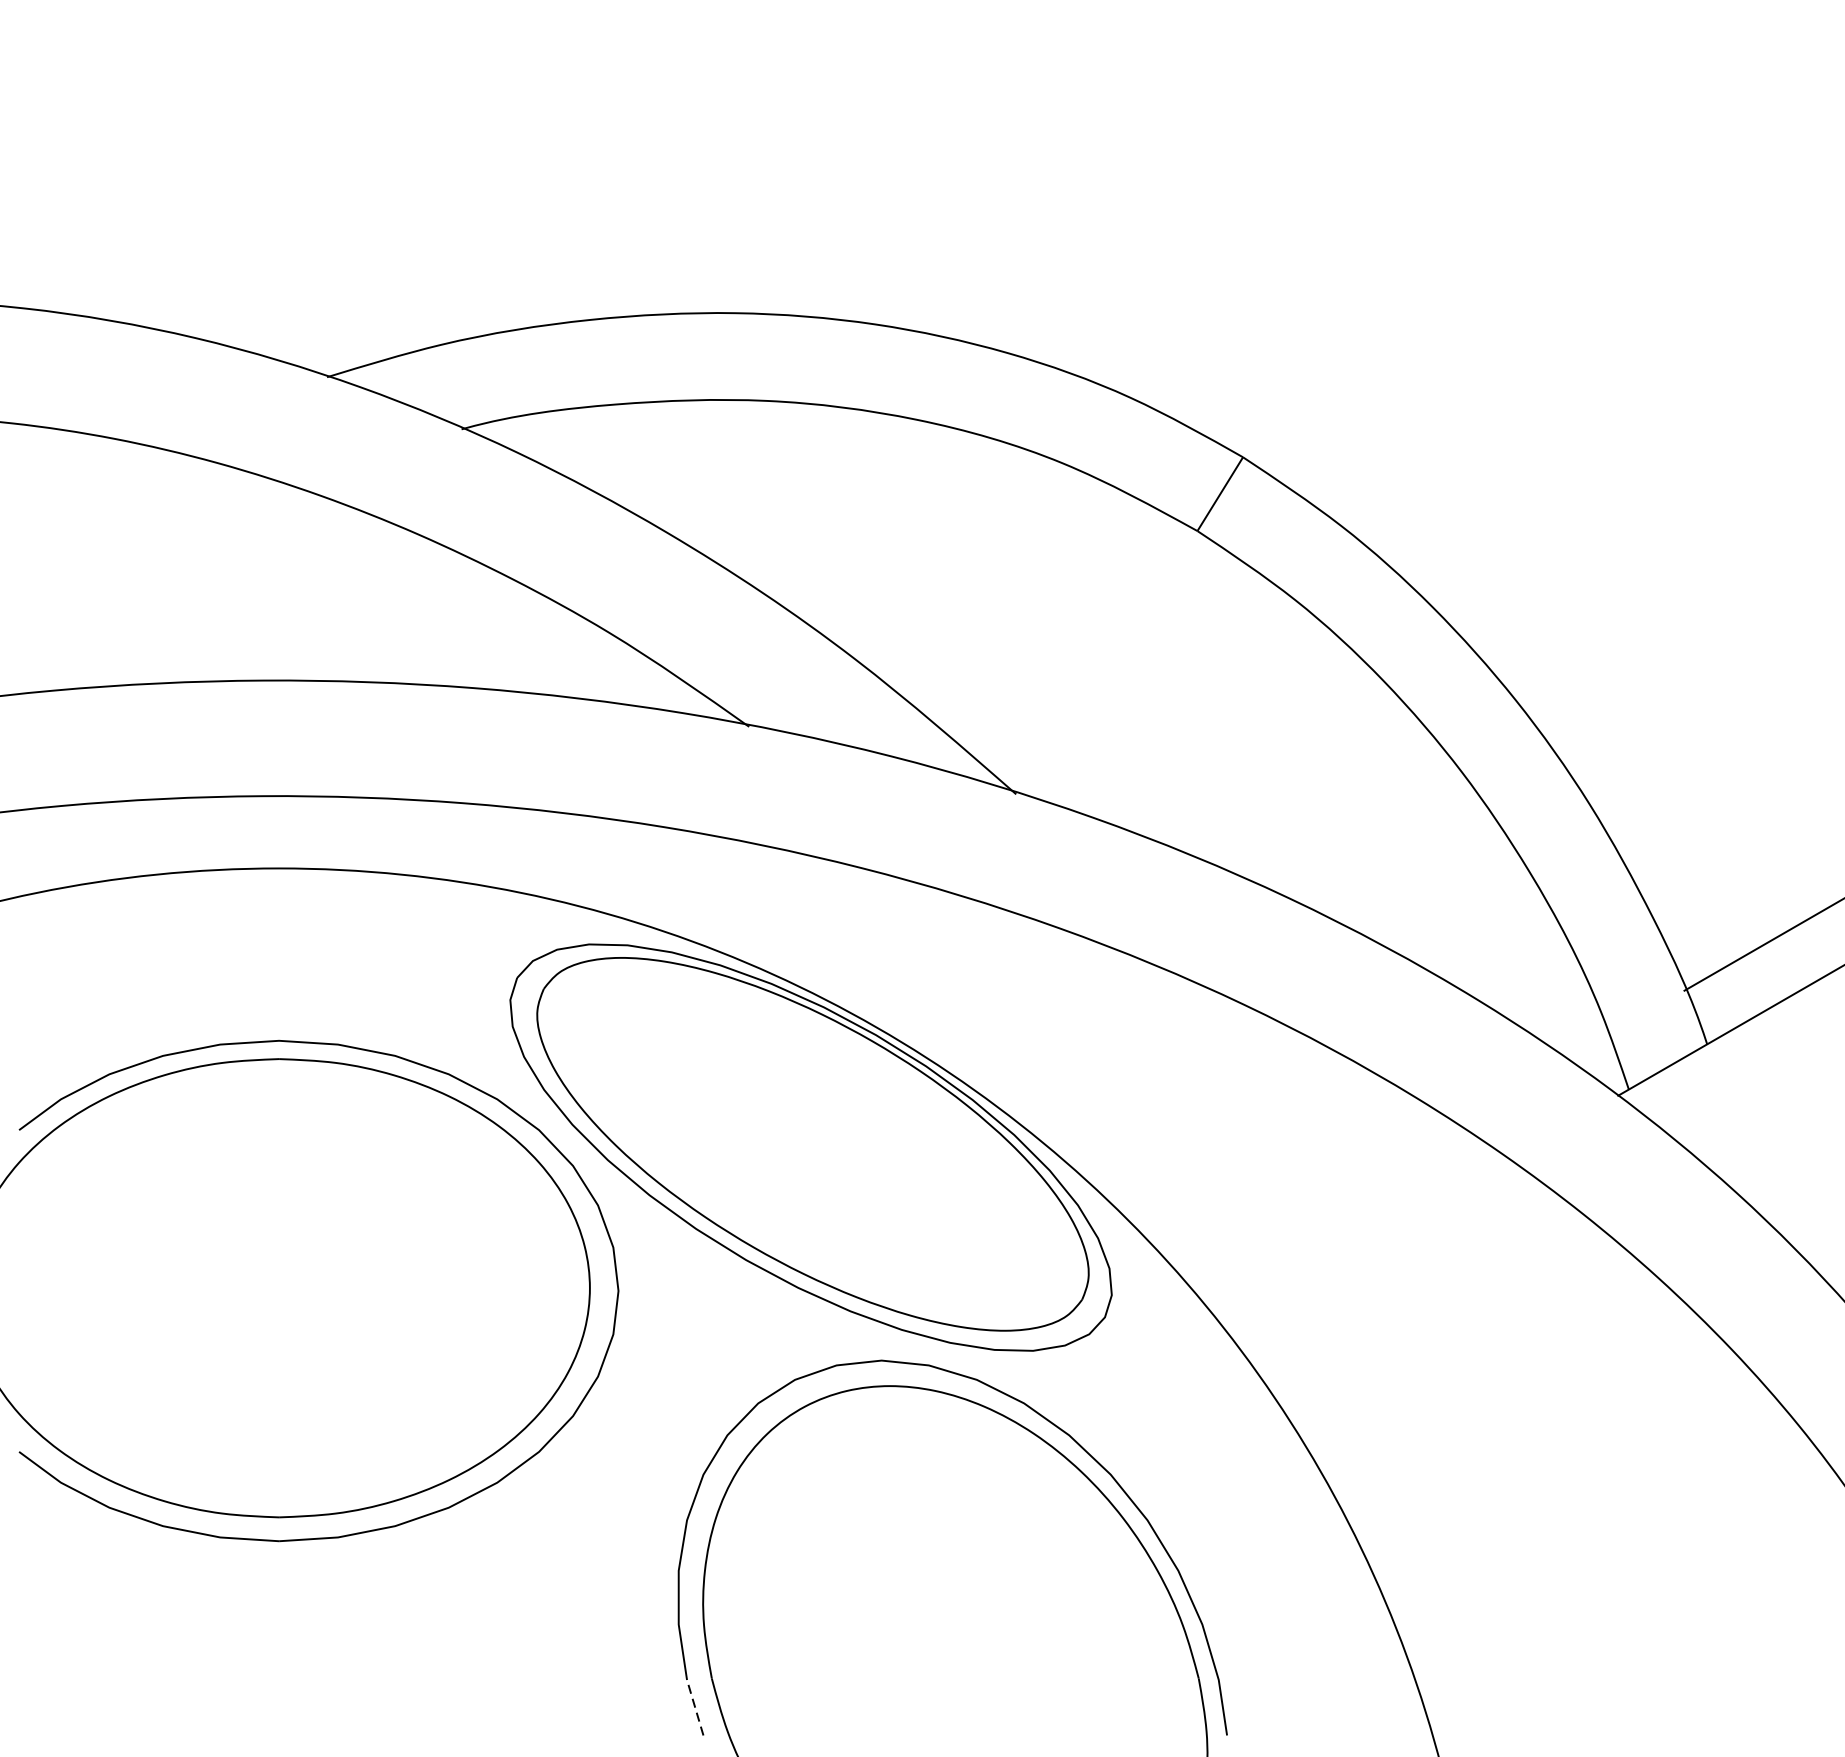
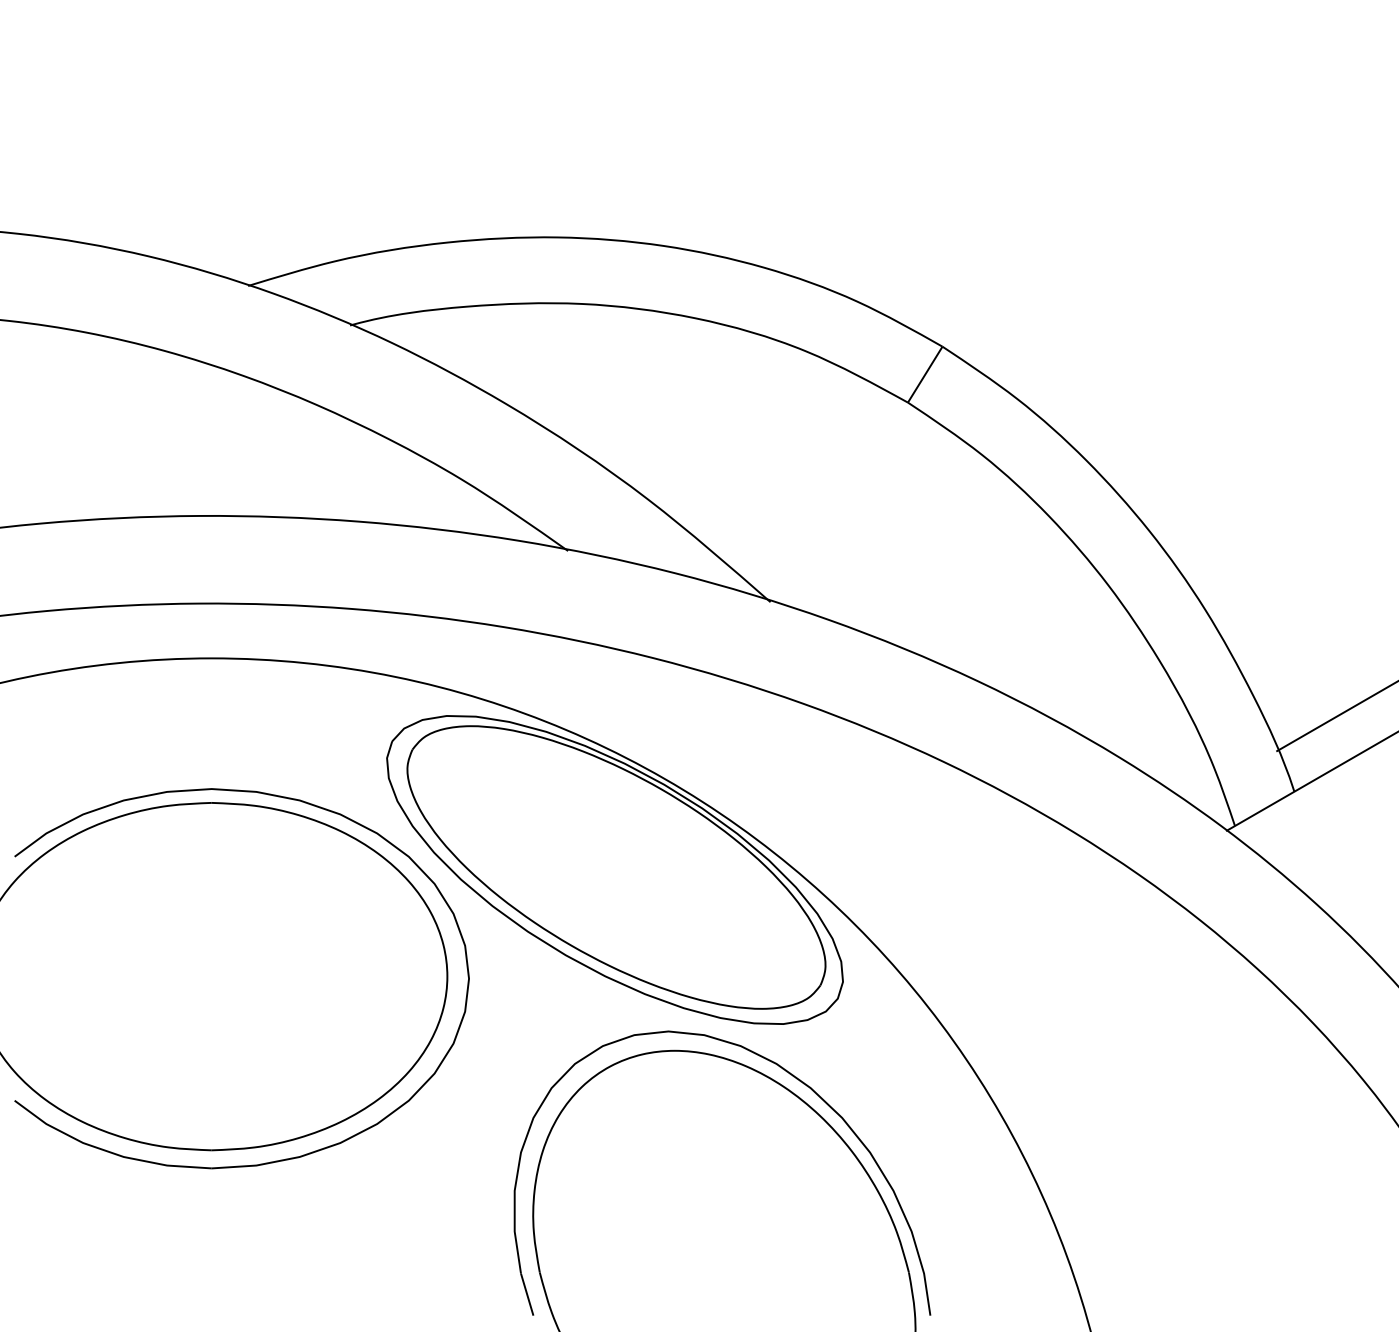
line: (695, 1707) -> (527, 1294), dashed -> solid

